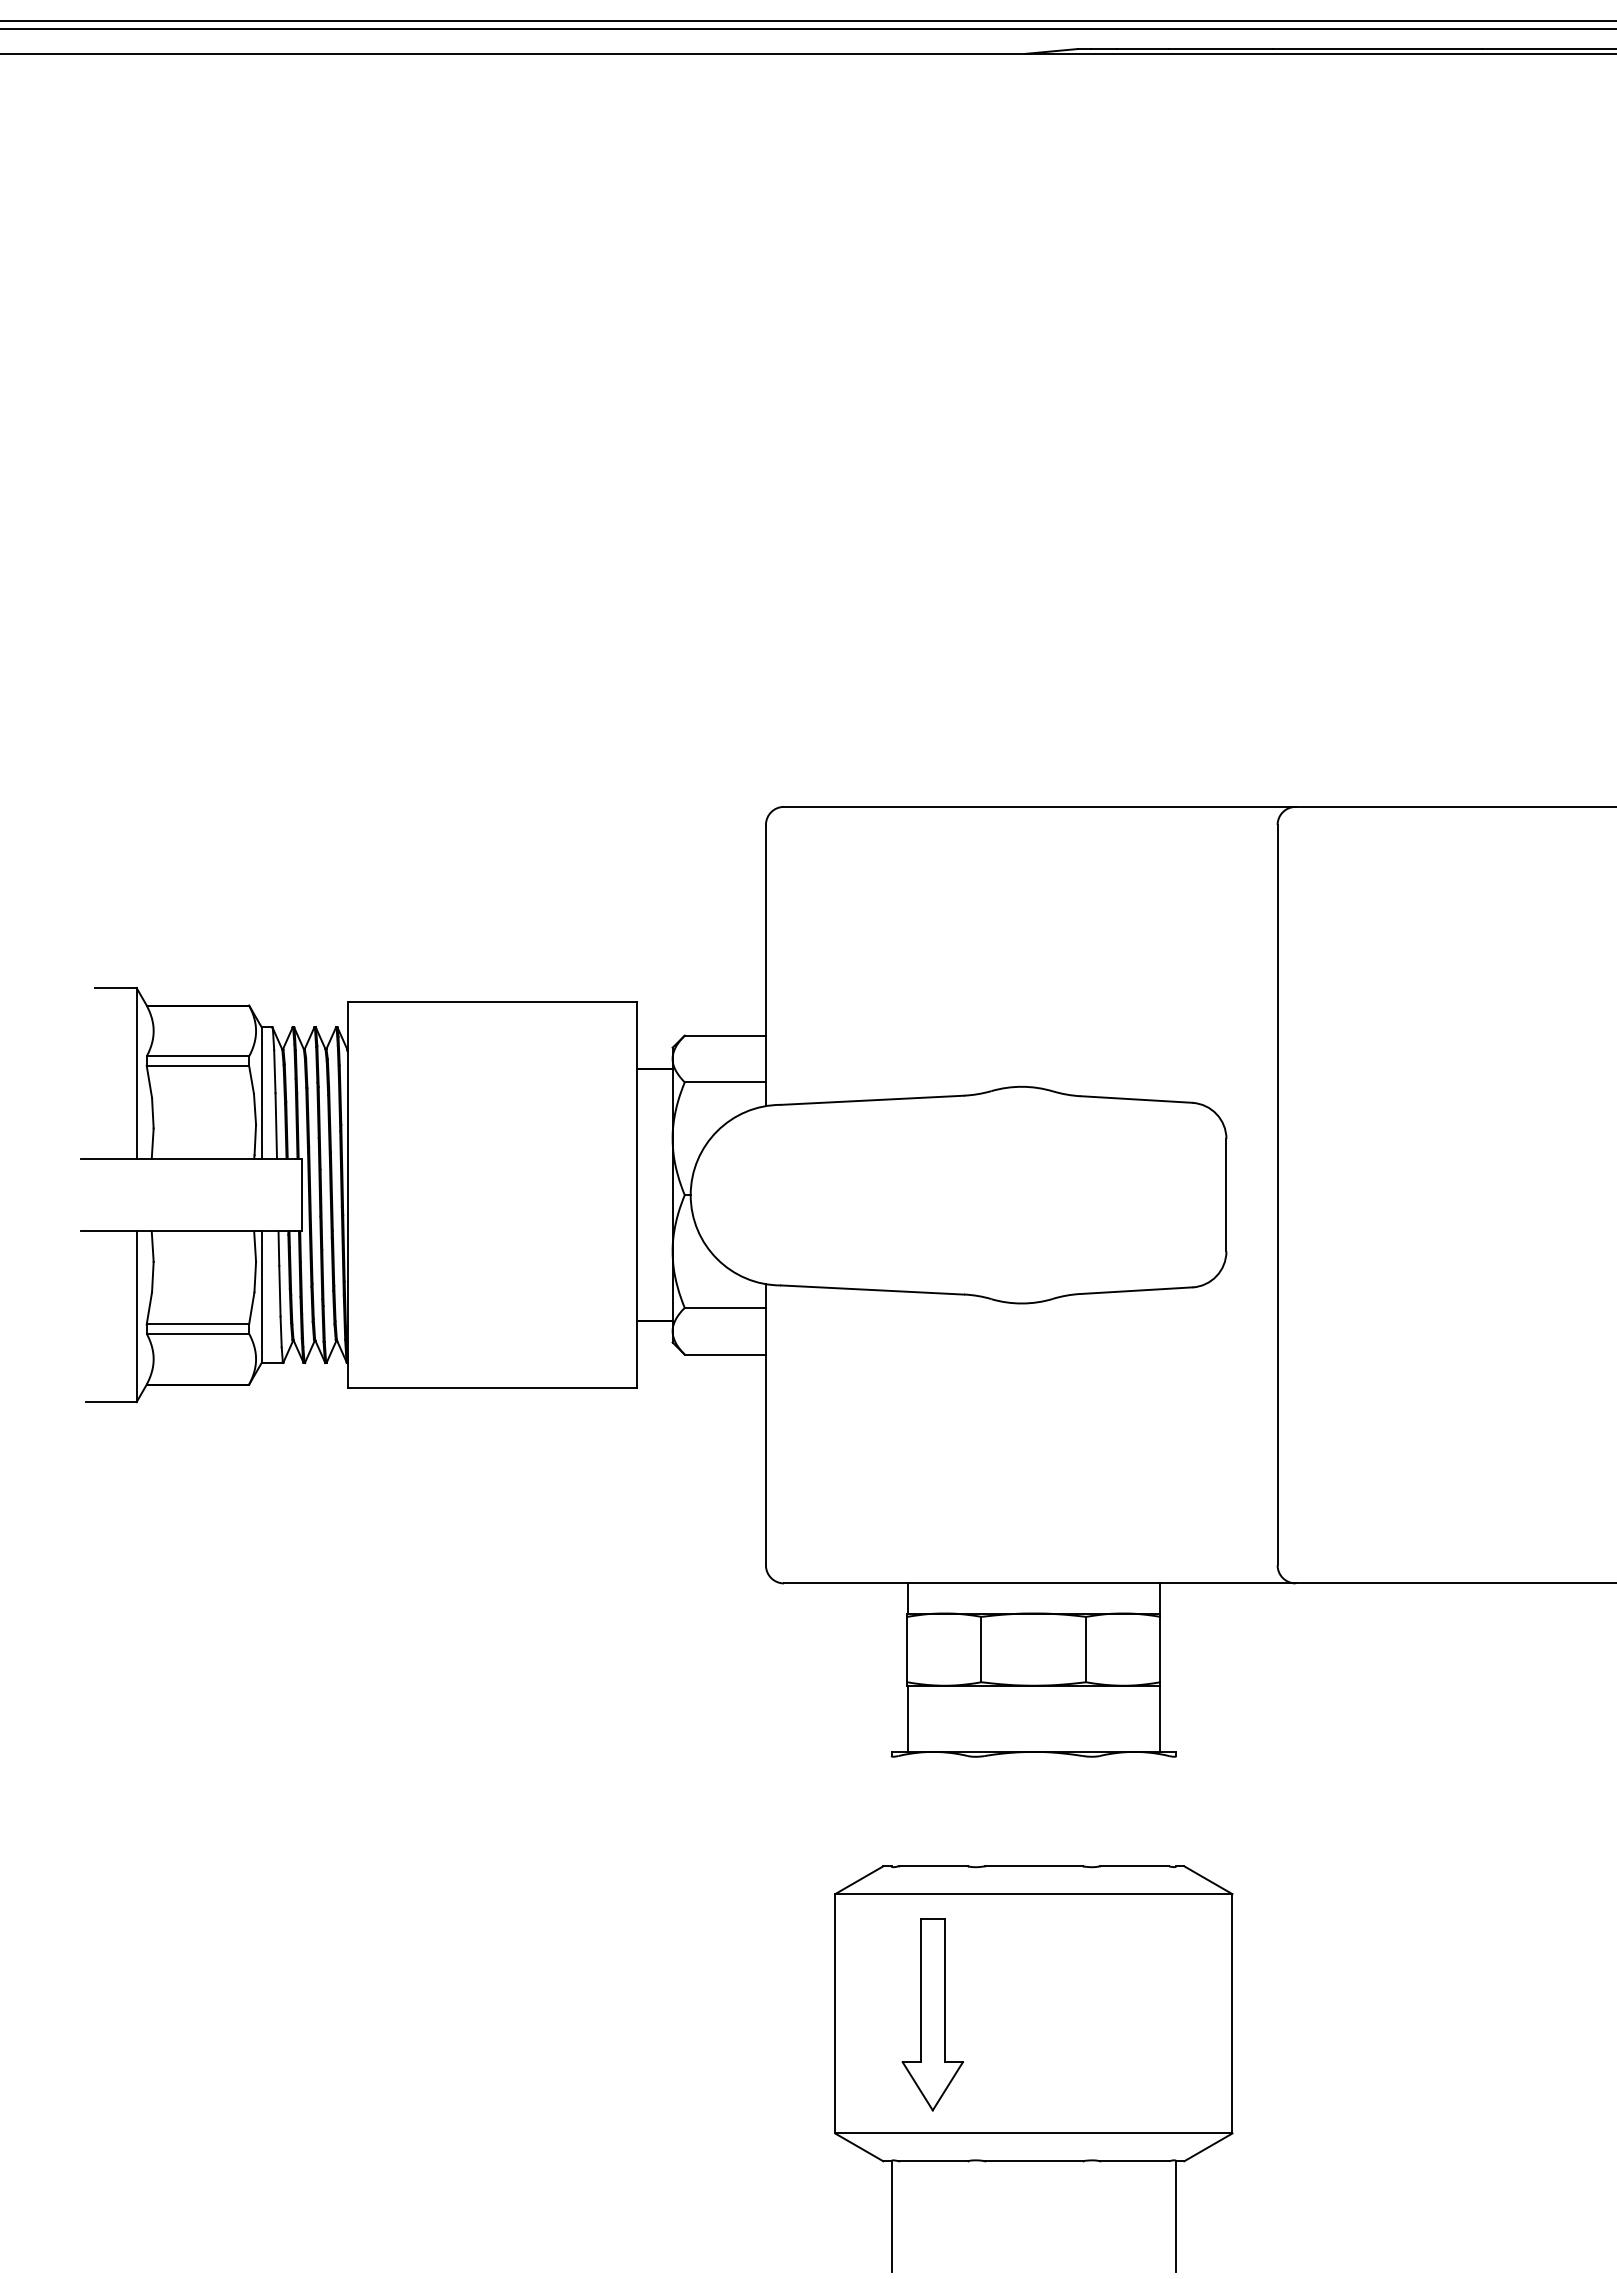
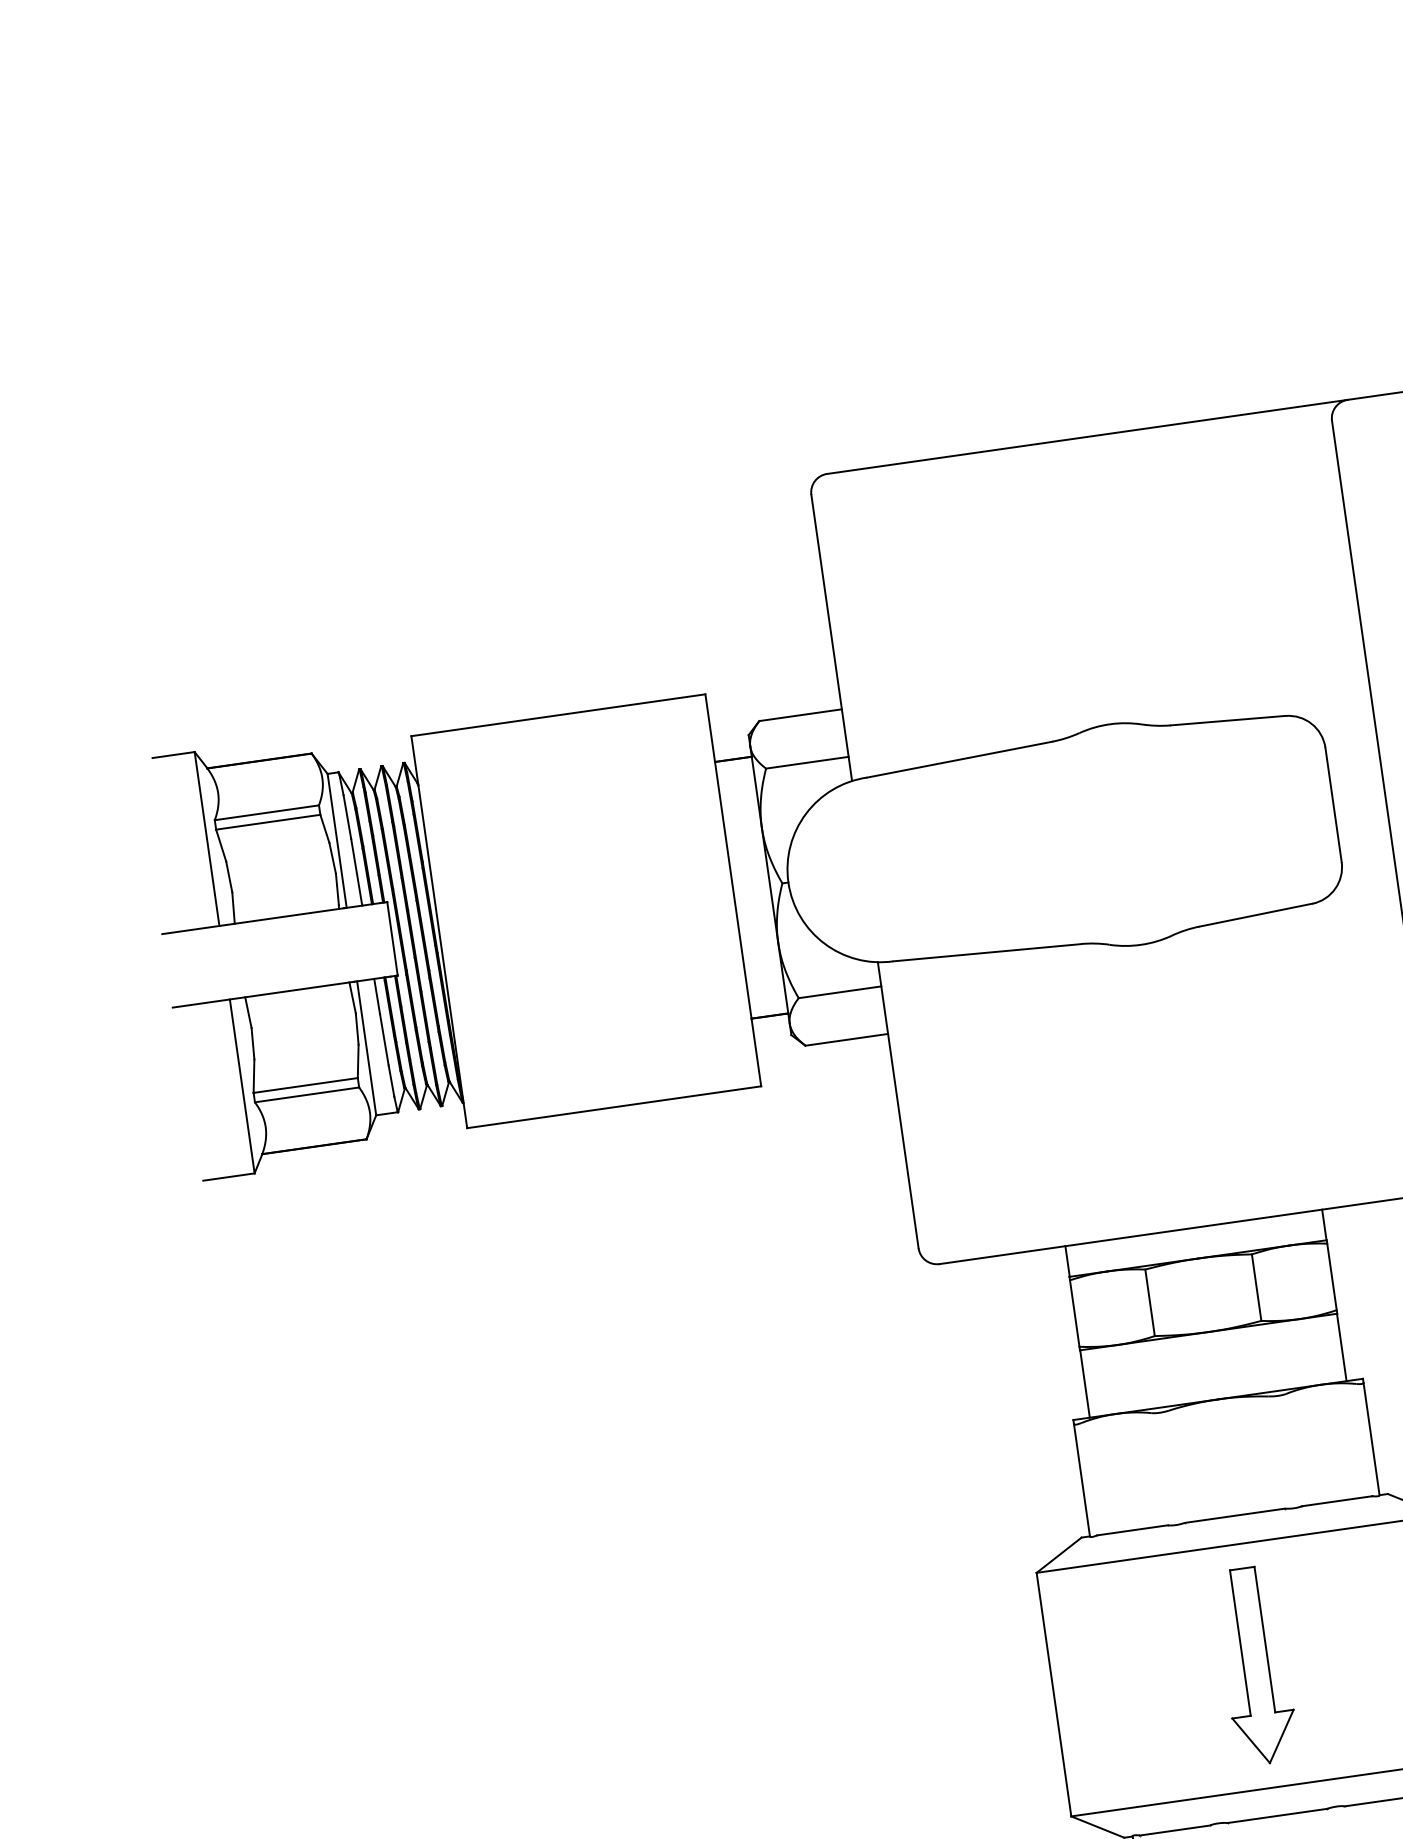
line: (891, 1811) -> (1081, 1480), added
line: (1176, 1811) -> (1371, 1439), added
part: (932, 2014) -> (1255, 1665), moved

